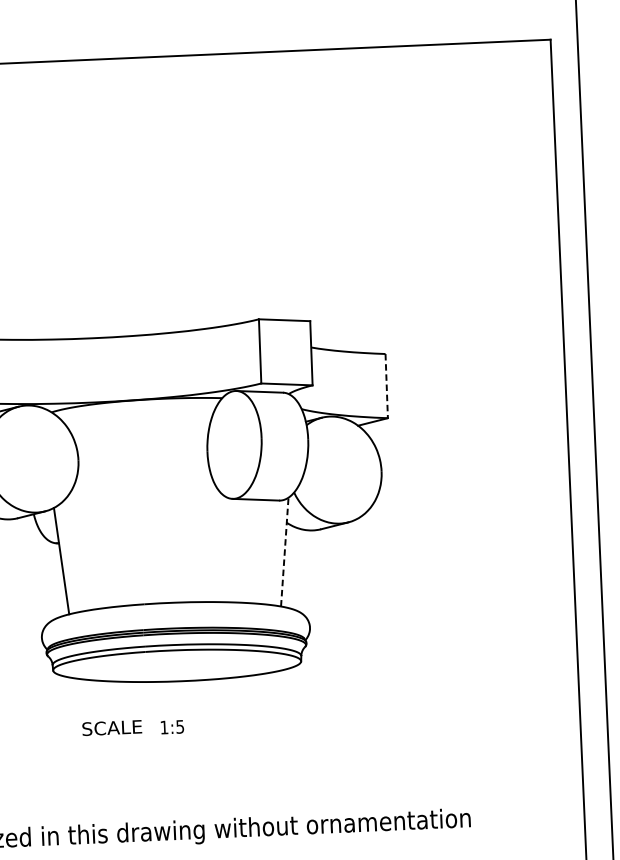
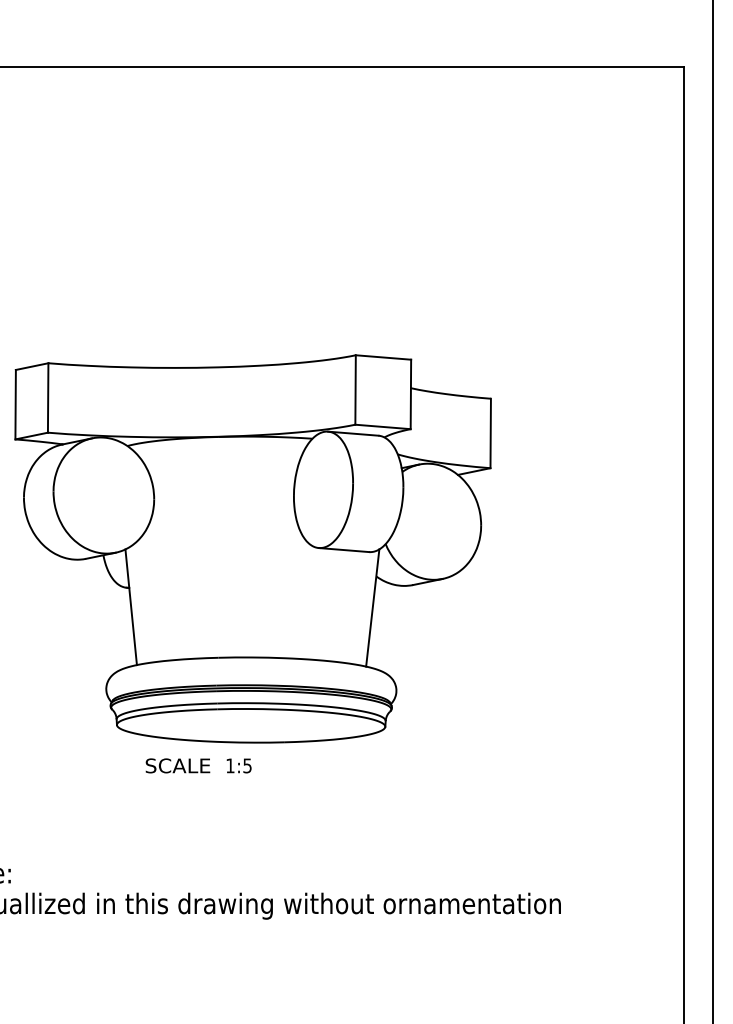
line: (386, 386) -> (490, 433), dashed -> solid
line: (284, 552) -> (372, 608), dashed -> solid
text: (171, 726) -> (238, 765), moved
text: (111, 727) -> (177, 765), moved

